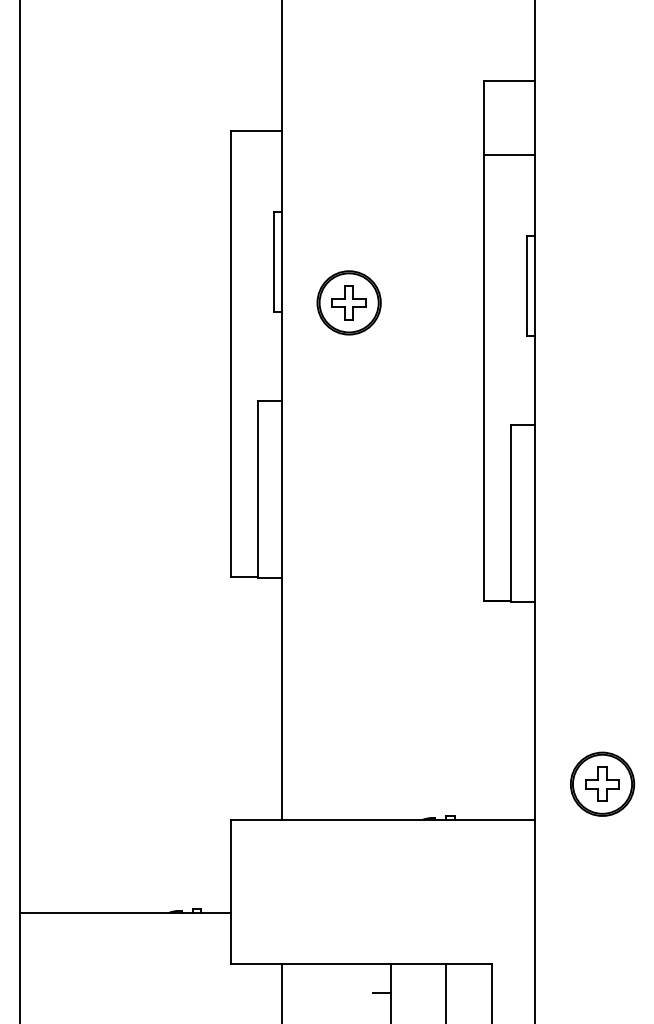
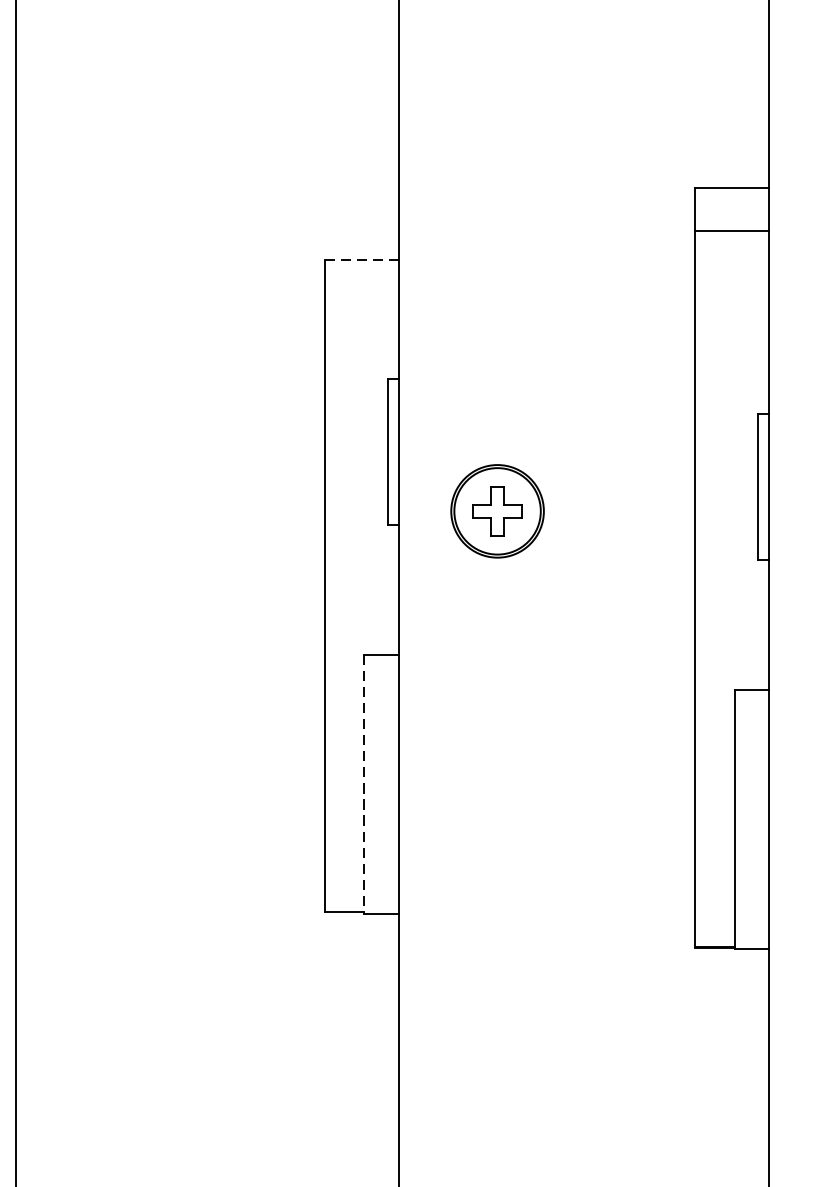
line: (256, 130) -> (362, 259), solid -> dashed
line: (509, 154) -> (732, 229), moved
line: (257, 489) -> (363, 784), solid -> dashed

